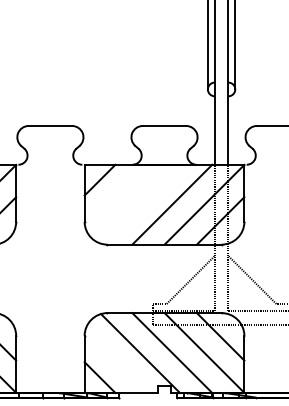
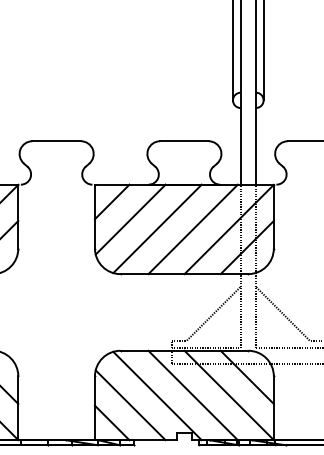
line: (116, 195) -> (130, 219), added
line: (140, 203) -> (157, 228), added
line: (116, 361) -> (130, 405), added

